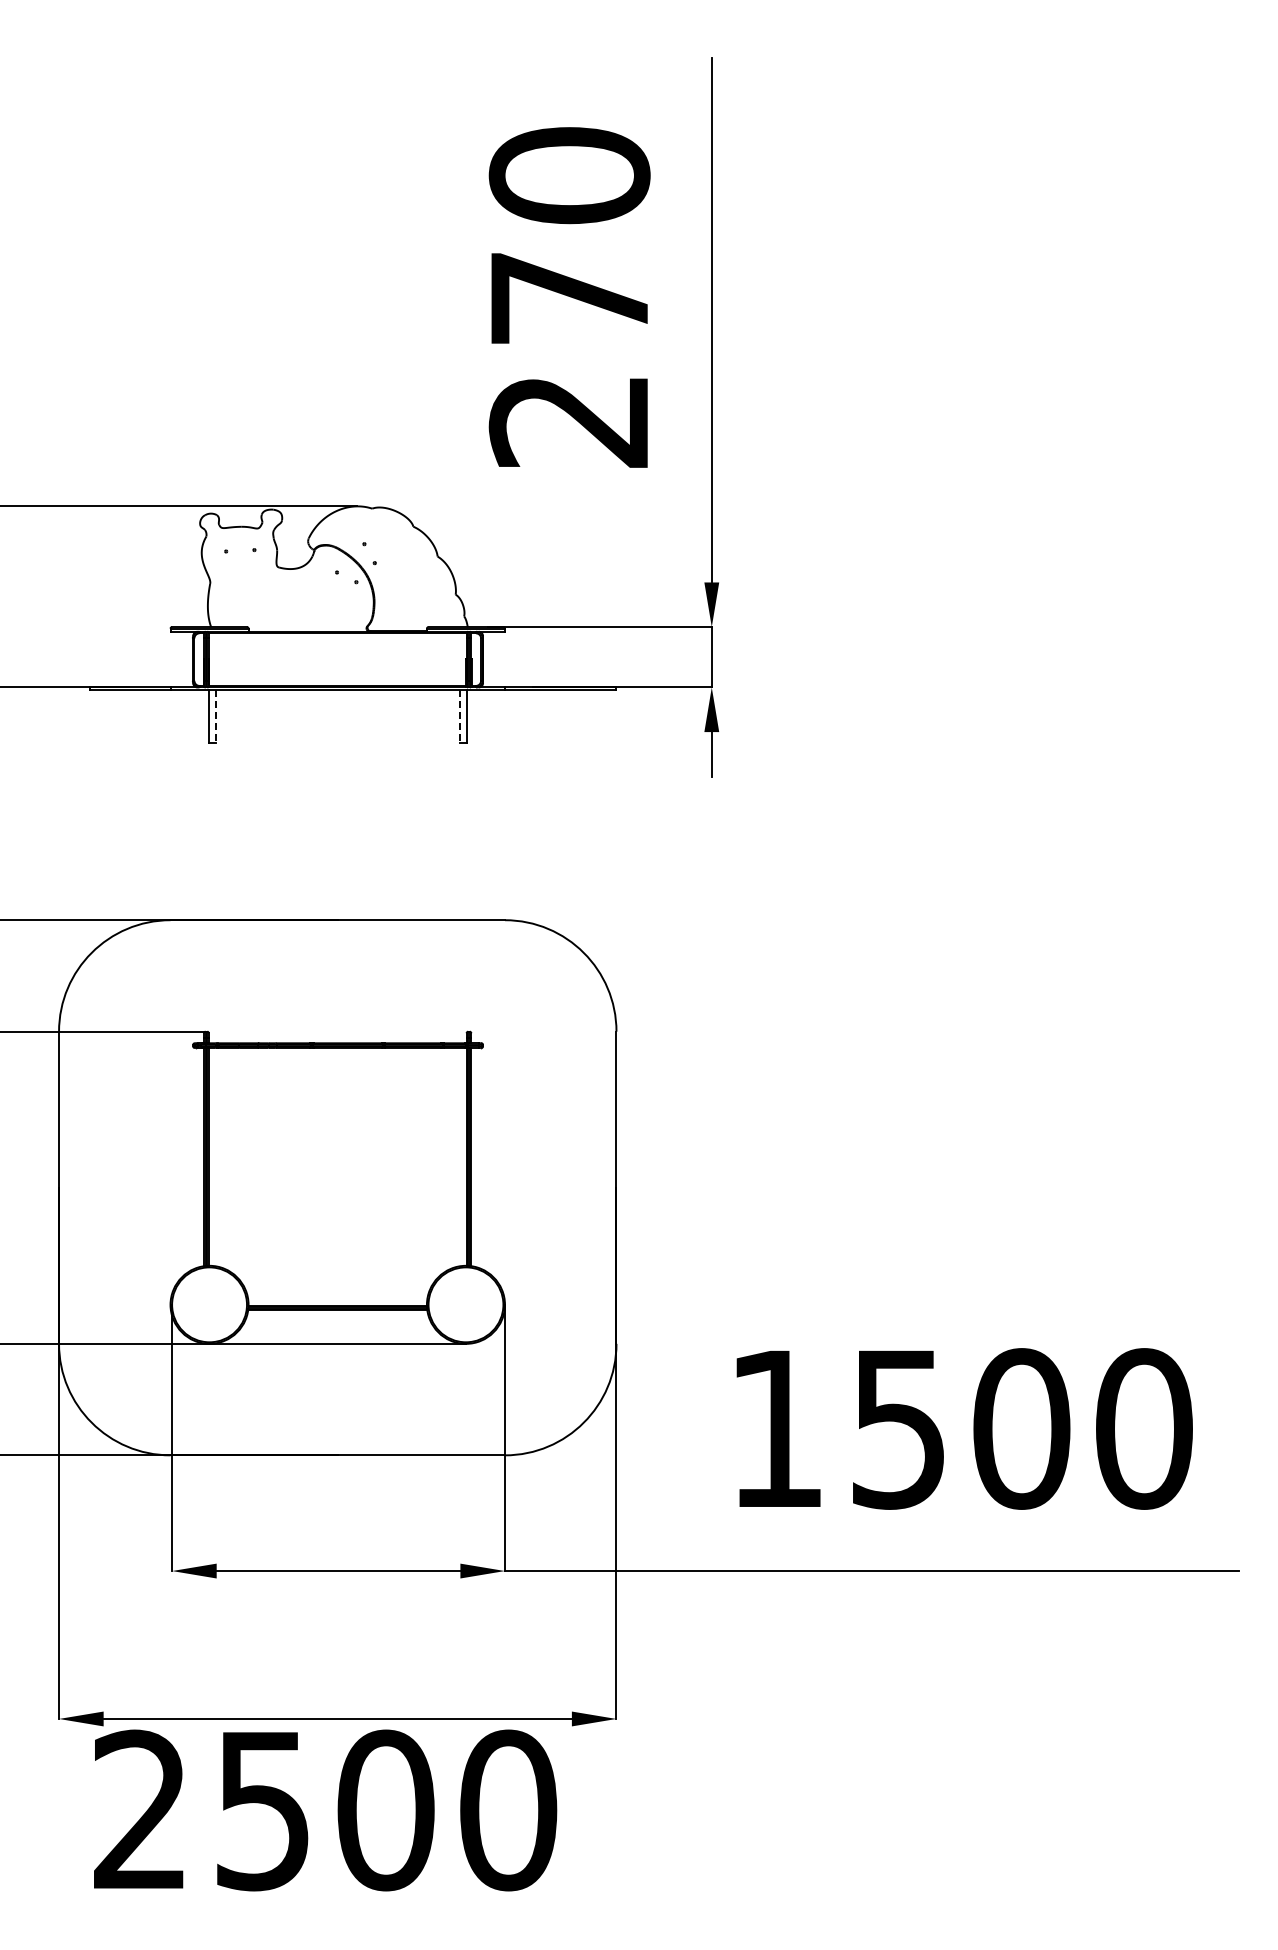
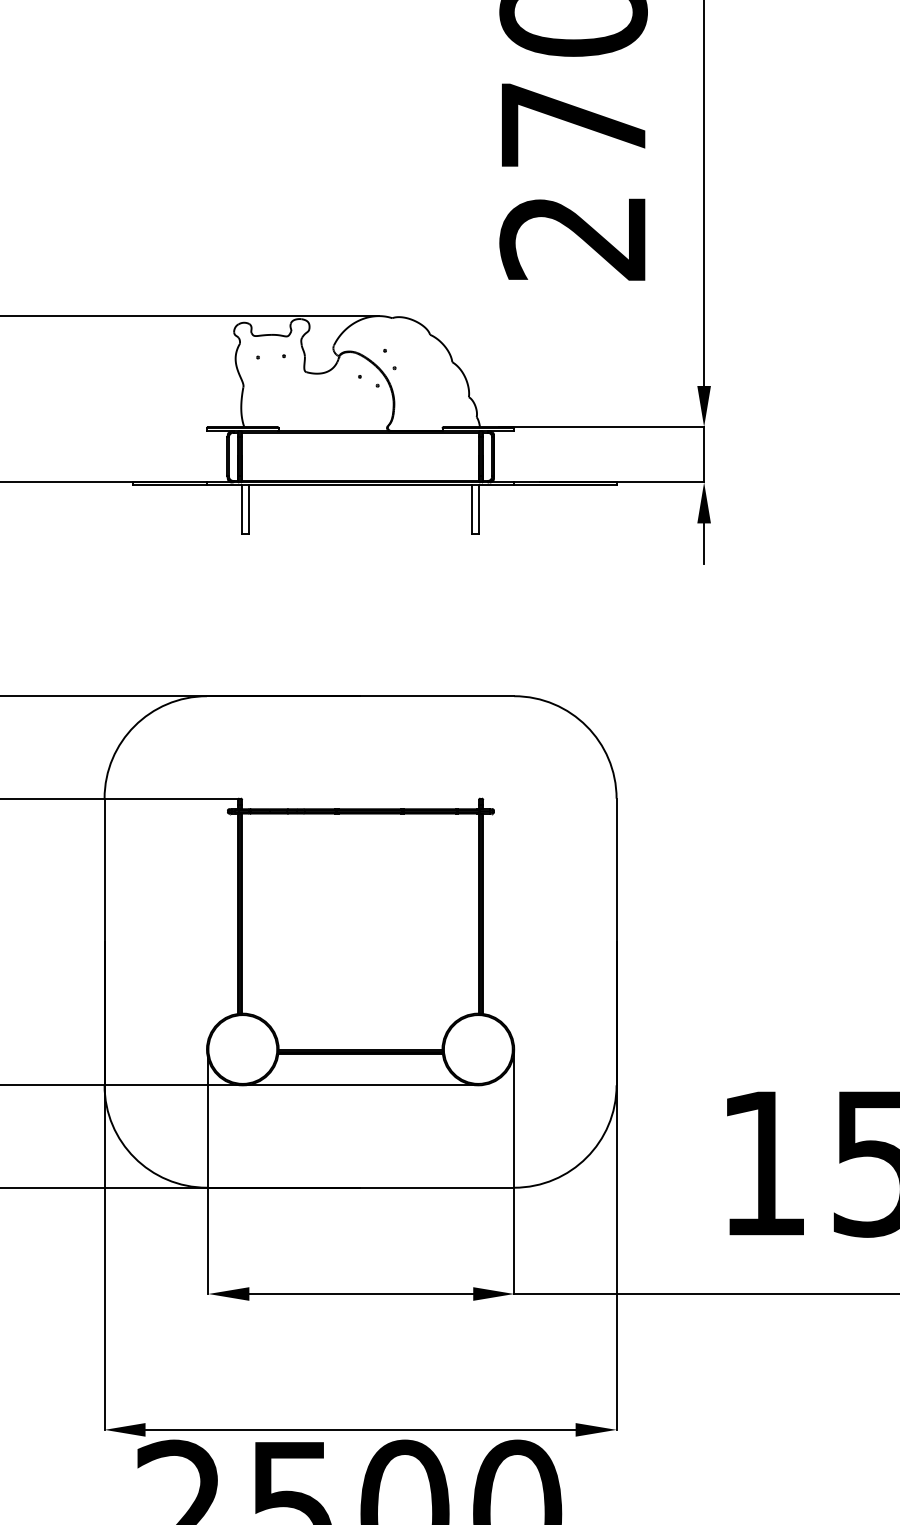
line: (216, 716) -> (249, 509), dashed -> solid
line: (459, 716) -> (472, 509), dashed -> solid

